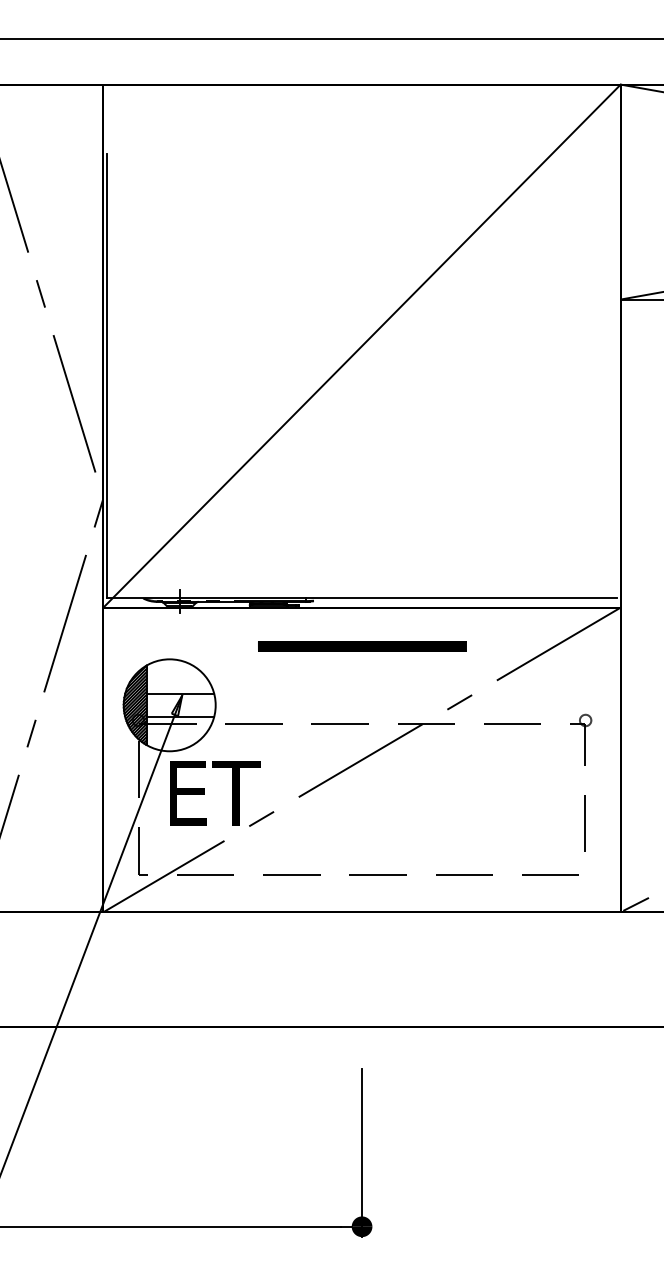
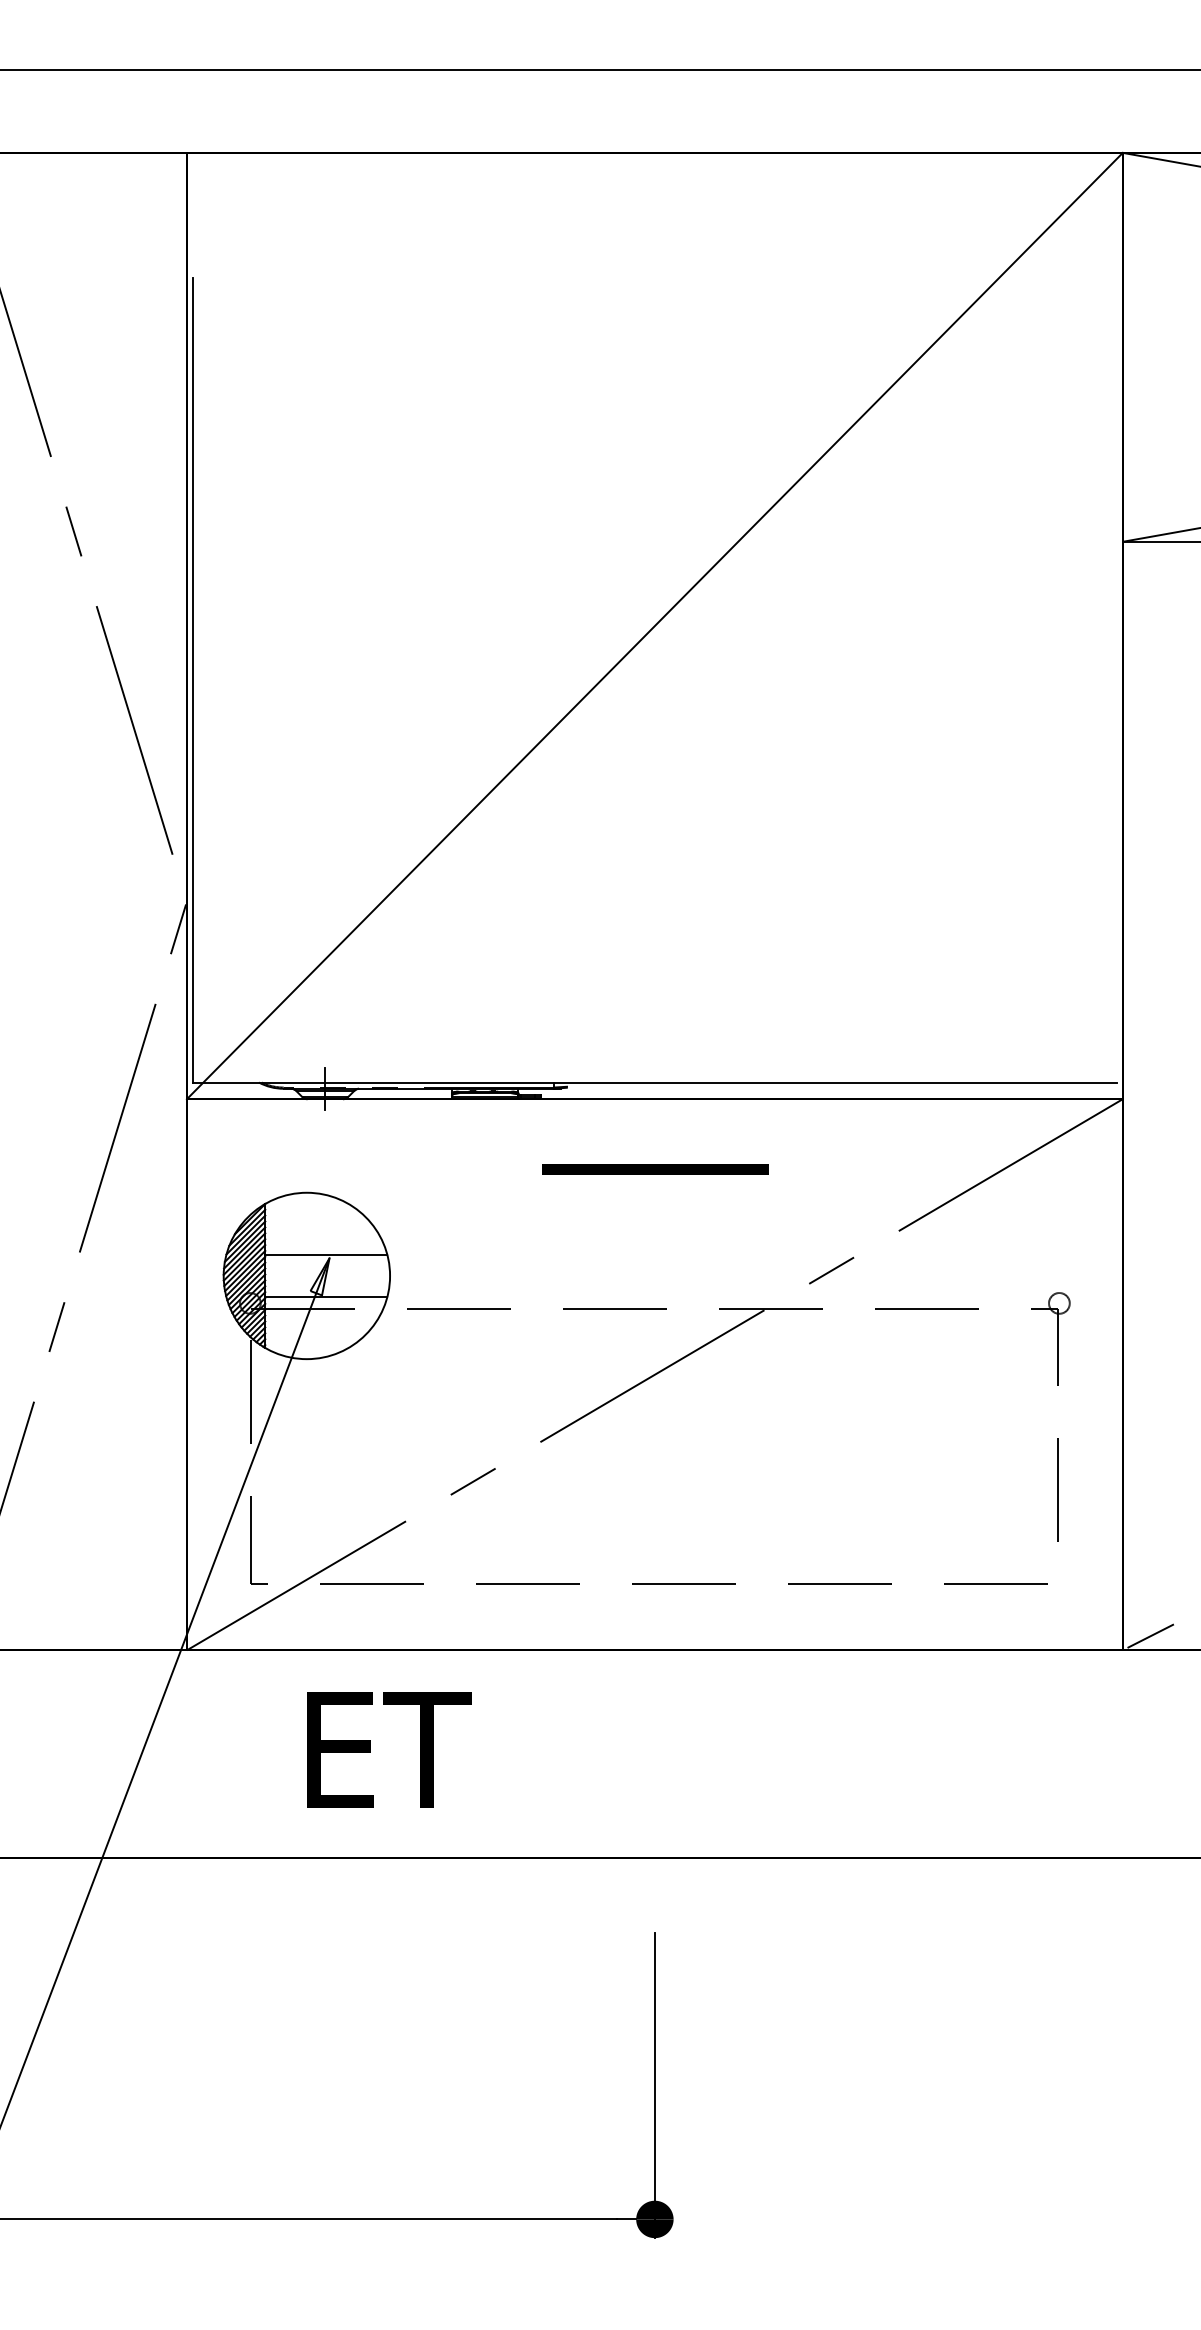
part: (362, 646) -> (655, 1169), size x0.6
text: (215, 793) -> (389, 1750), moved

